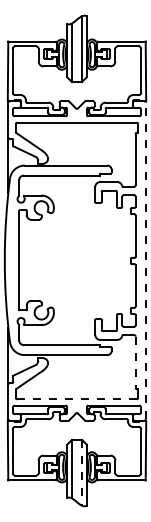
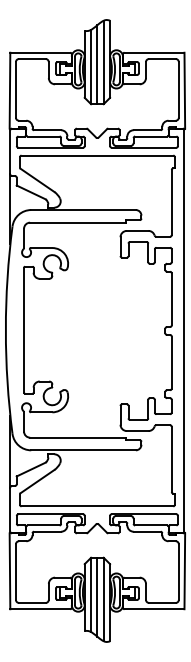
line: (77, 50) -> (97, 64), added
line: (145, 260) -> (184, 330), dashed -> solid
line: (135, 362) -> (171, 459), dashed -> solid
line: (77, 399) -> (97, 506), dashed -> solid
line: (77, 470) -> (97, 596), added
line: (81, 472) -> (103, 599), dashed -> solid

